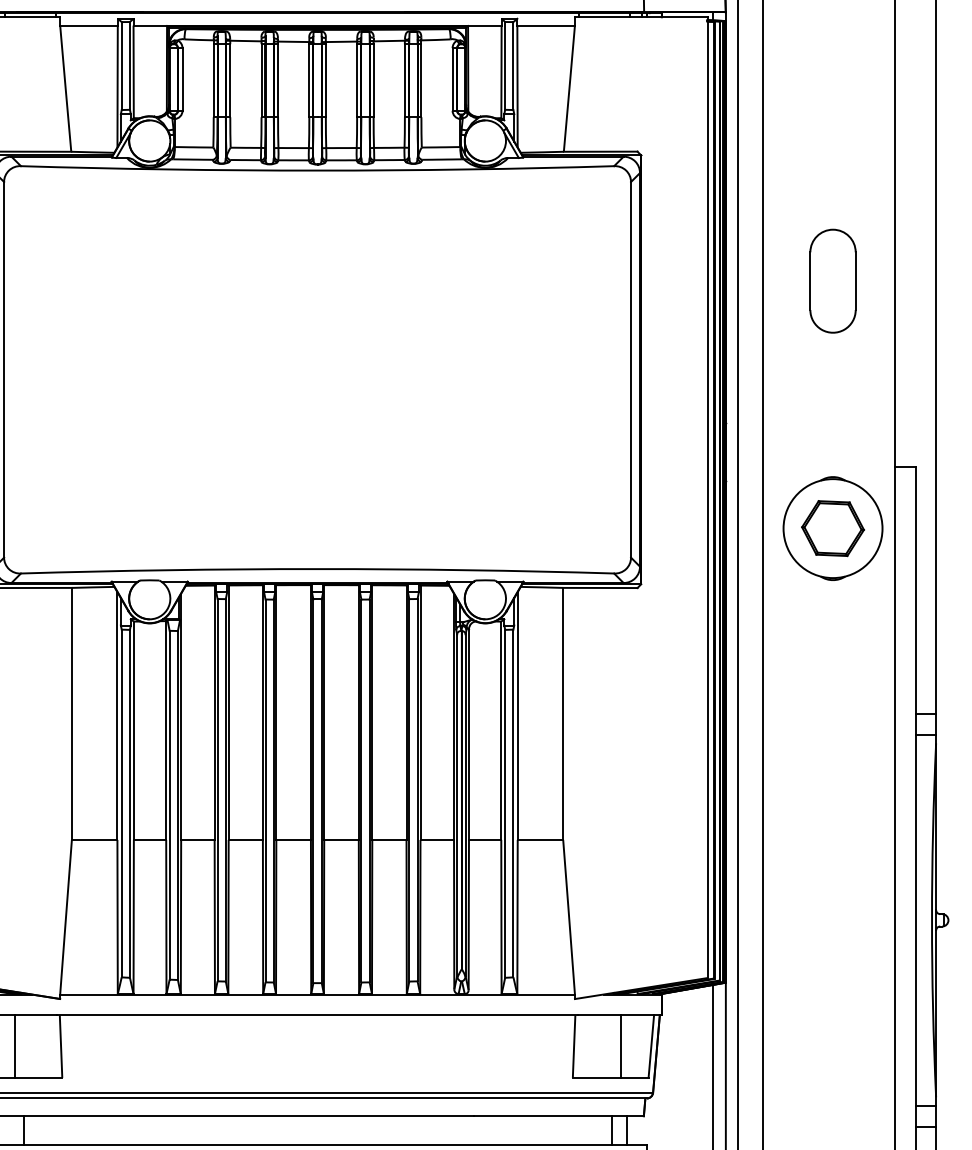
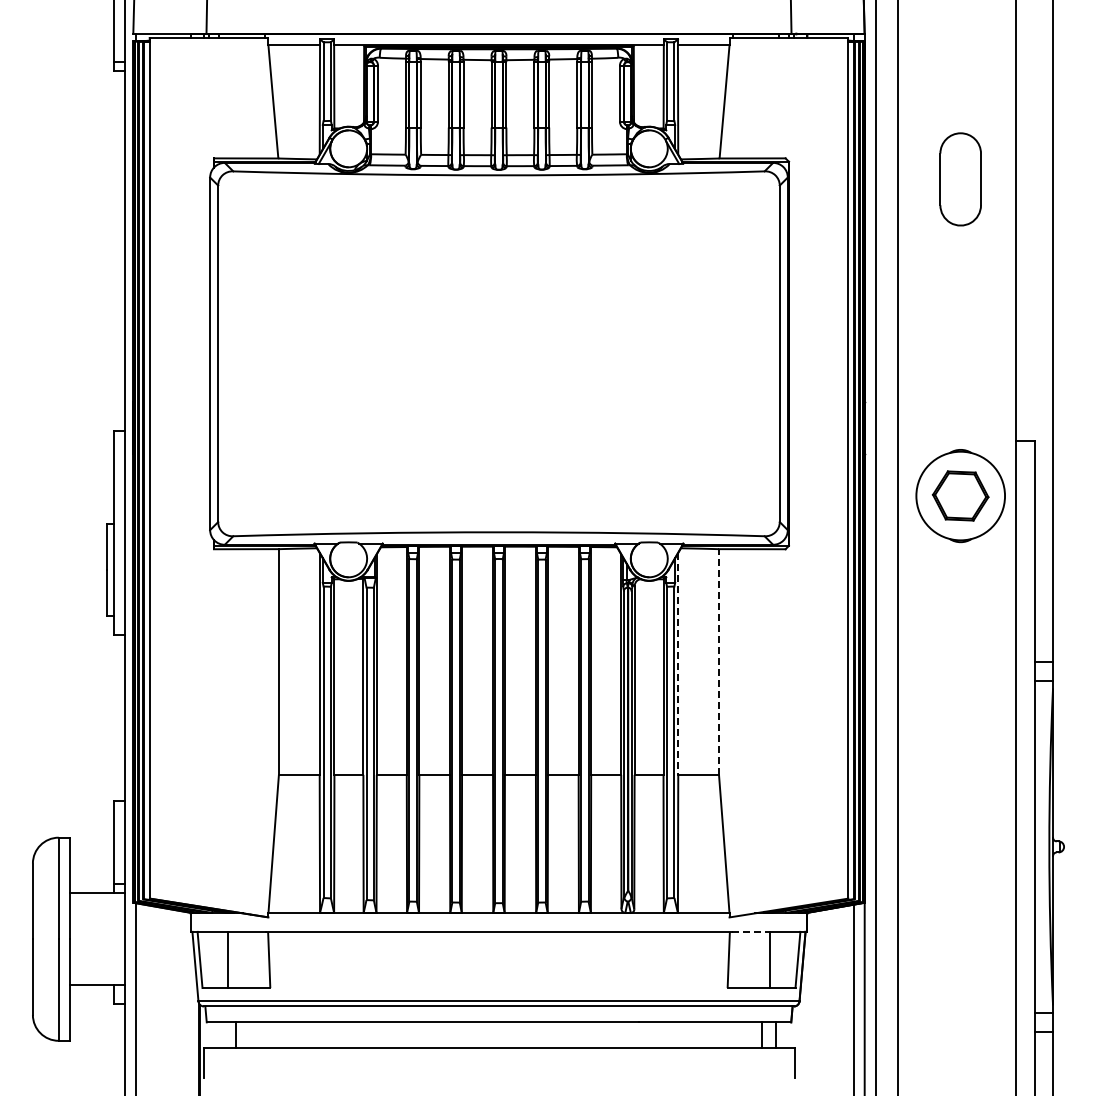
part: (832, 281) -> (960, 179), moved
line: (563, 714) -> (719, 662), solid -> dashed
line: (517, 715) -> (678, 663), solid -> dashed
line: (599, 1014) -> (751, 931), solid -> dashed

